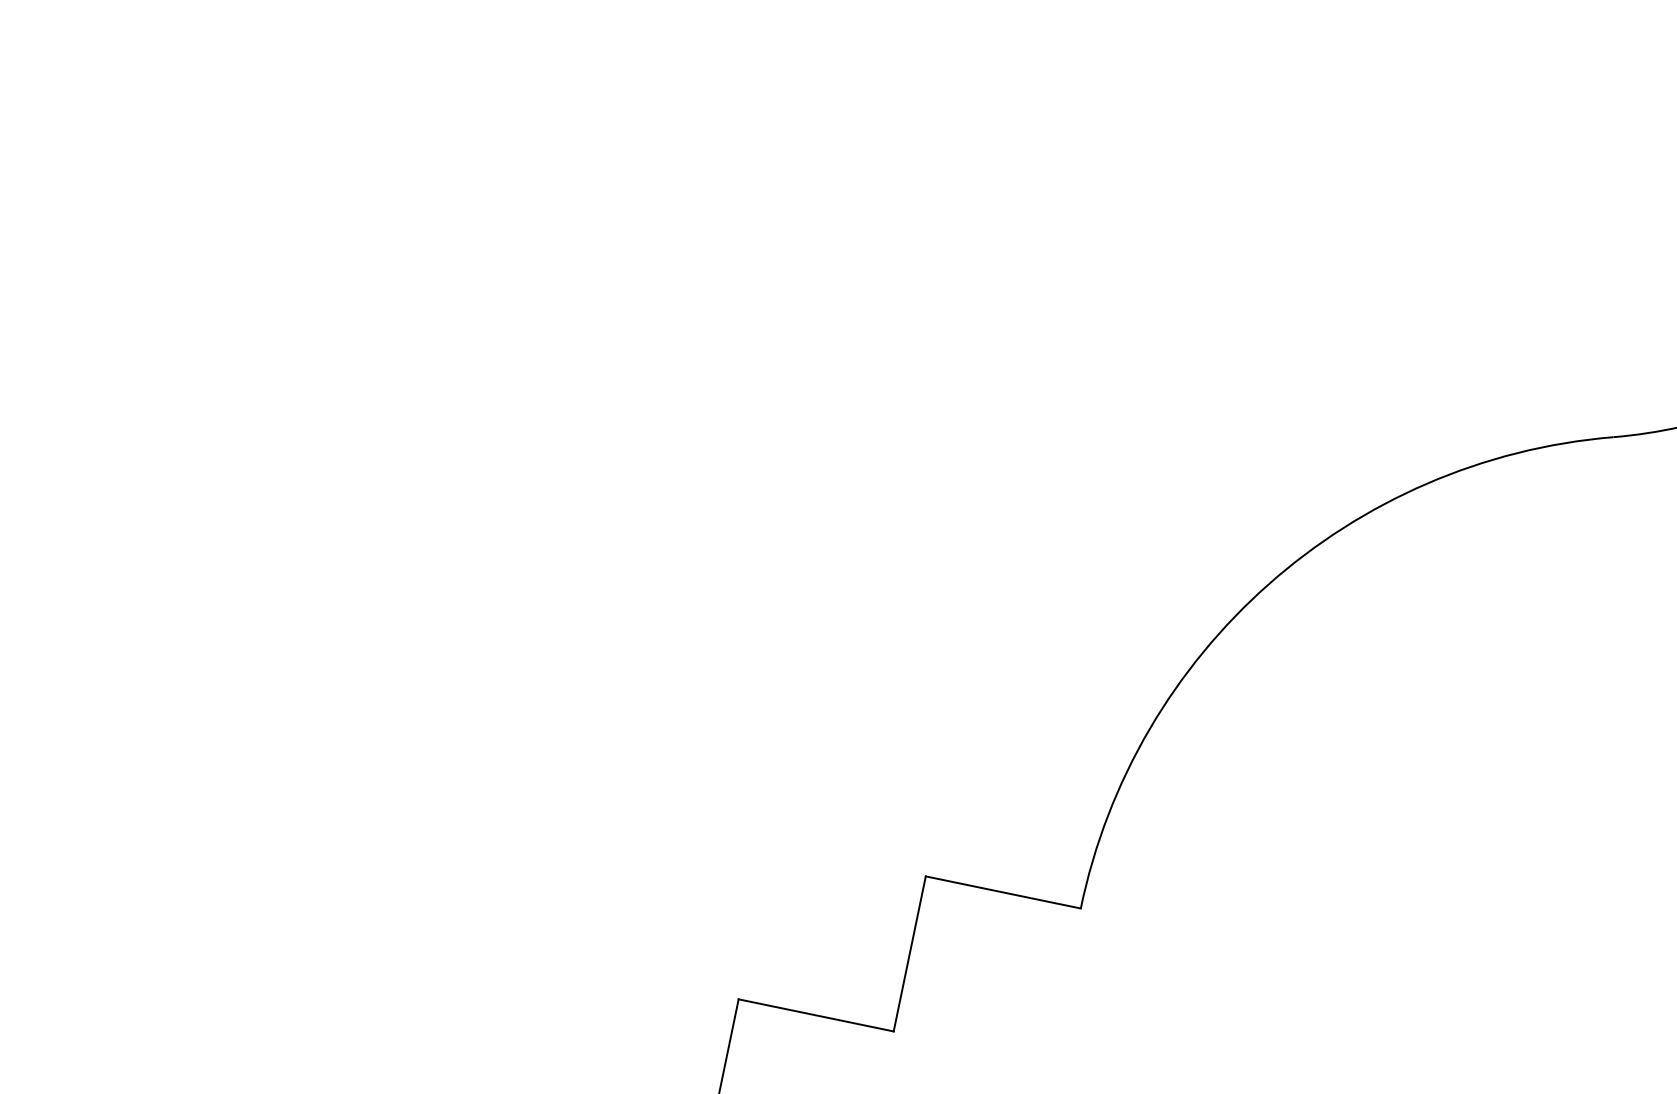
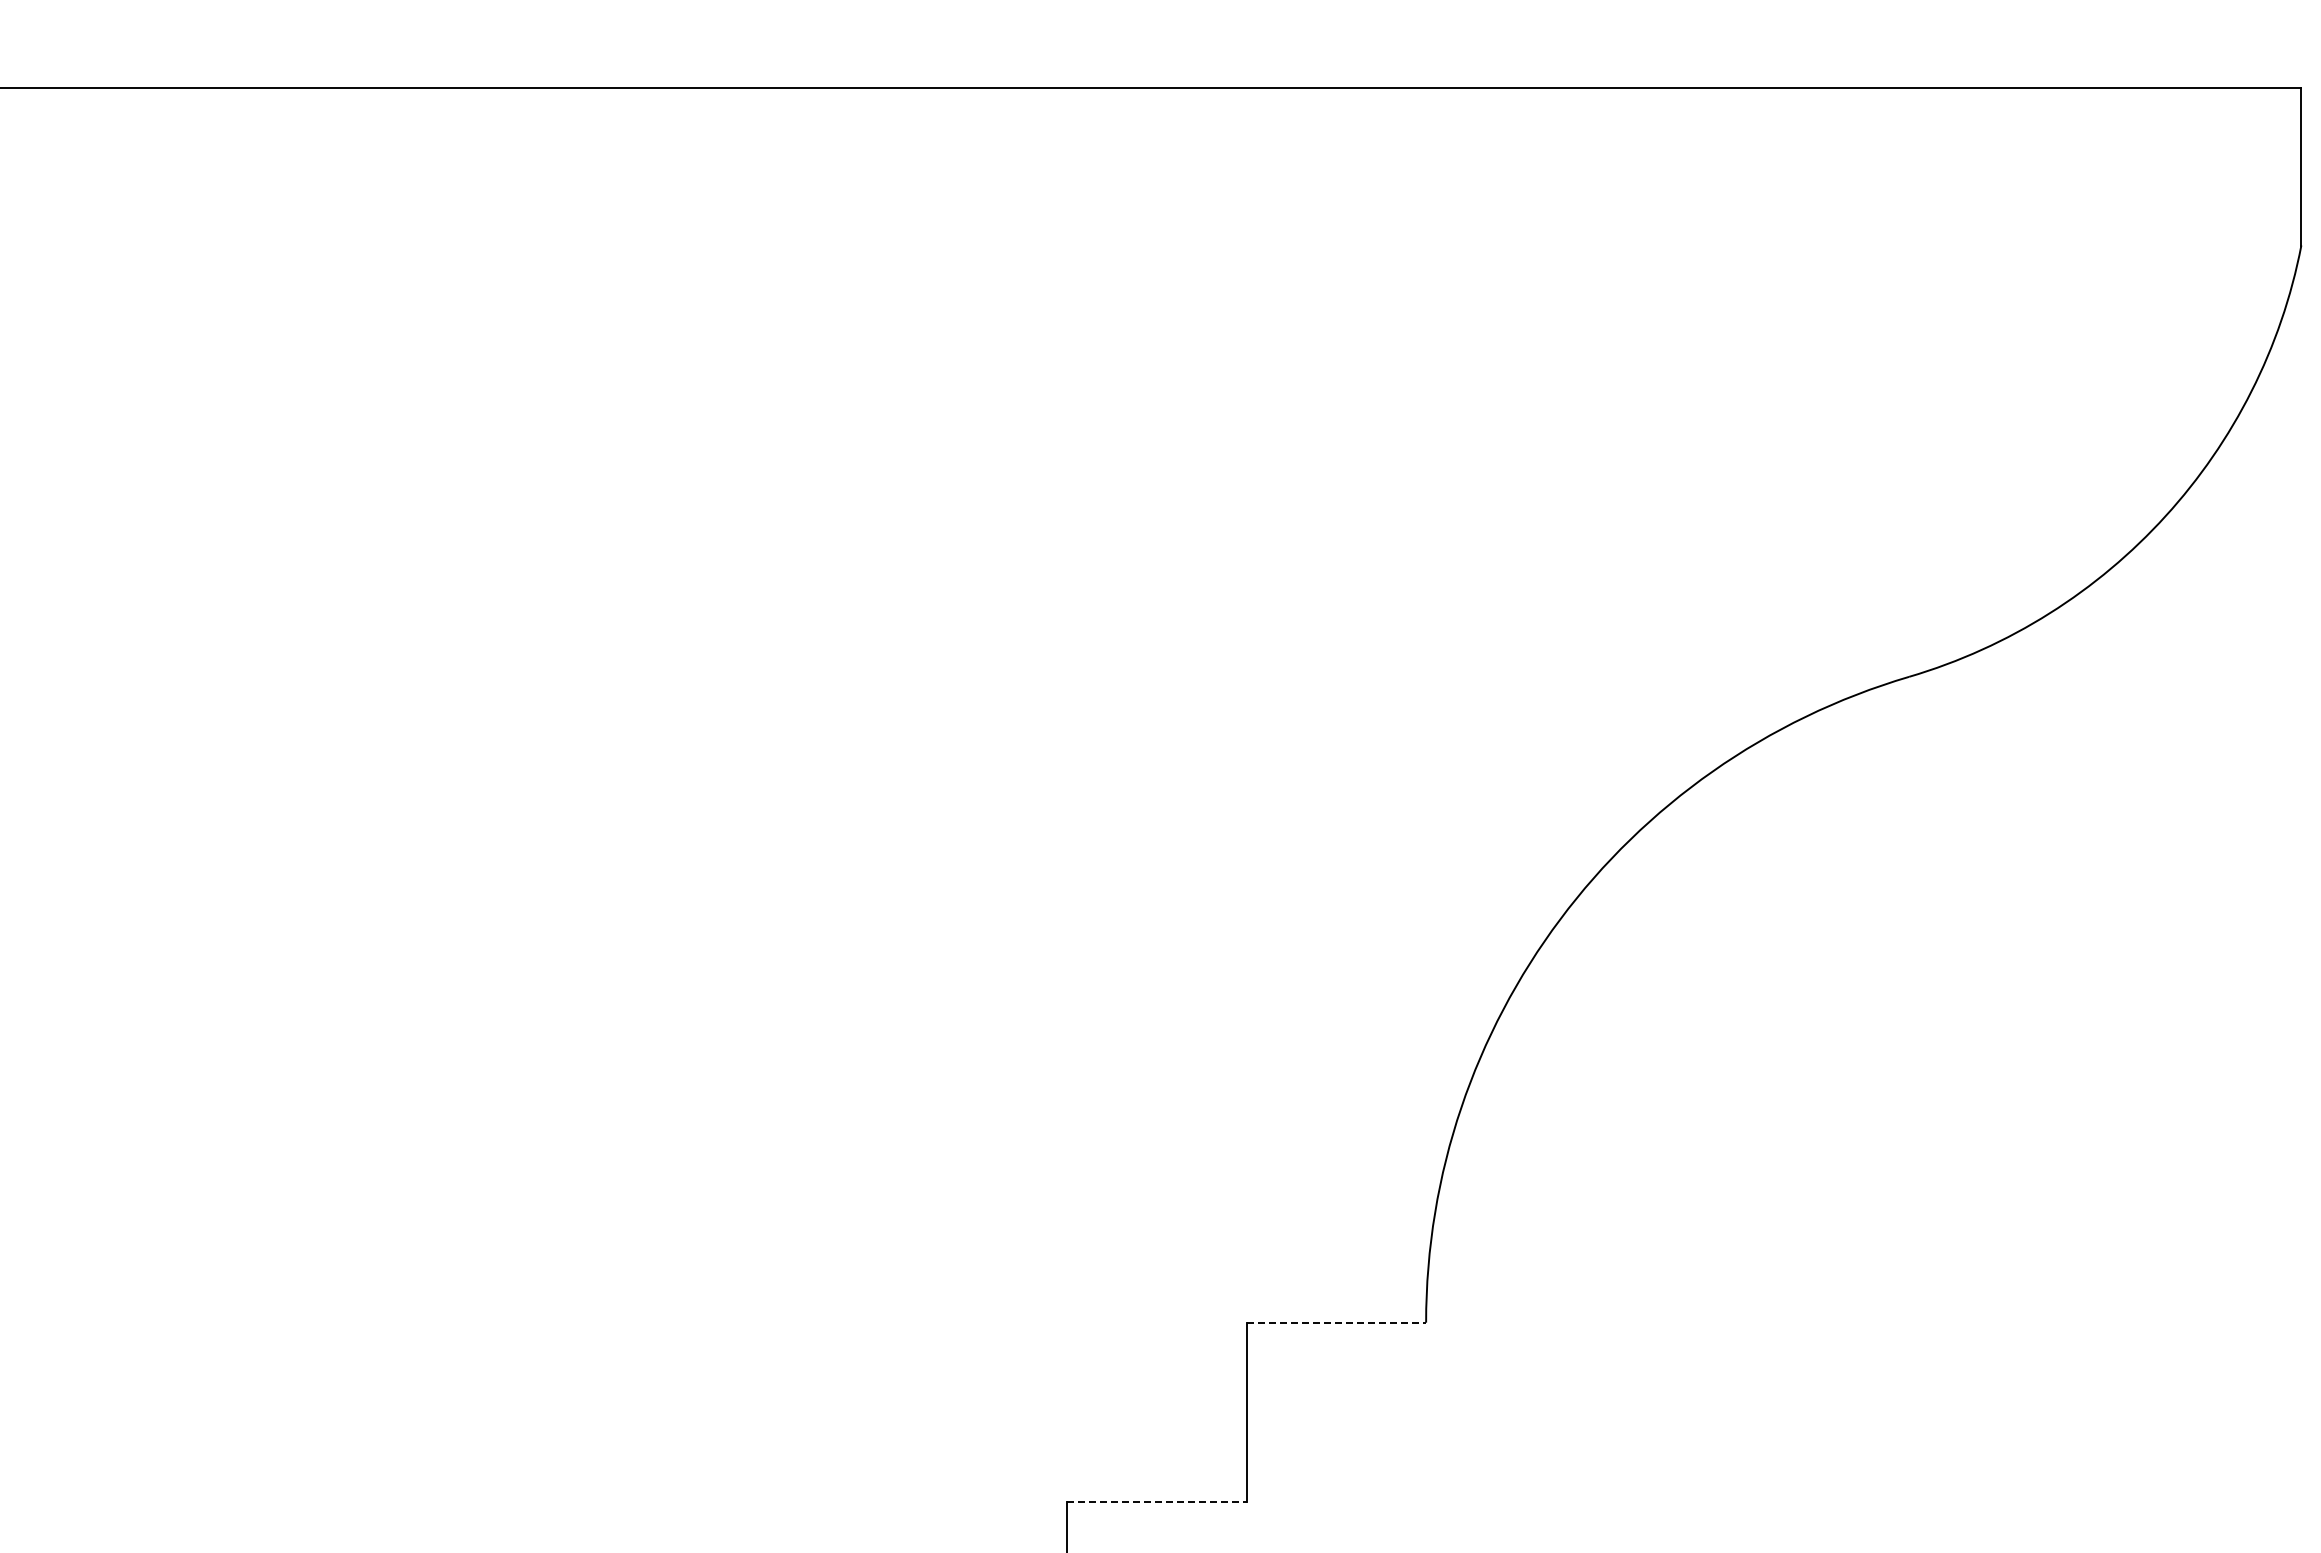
line: (1003, 892) -> (1336, 1322), solid -> dashed
line: (815, 1015) -> (1156, 1502), solid -> dashed

